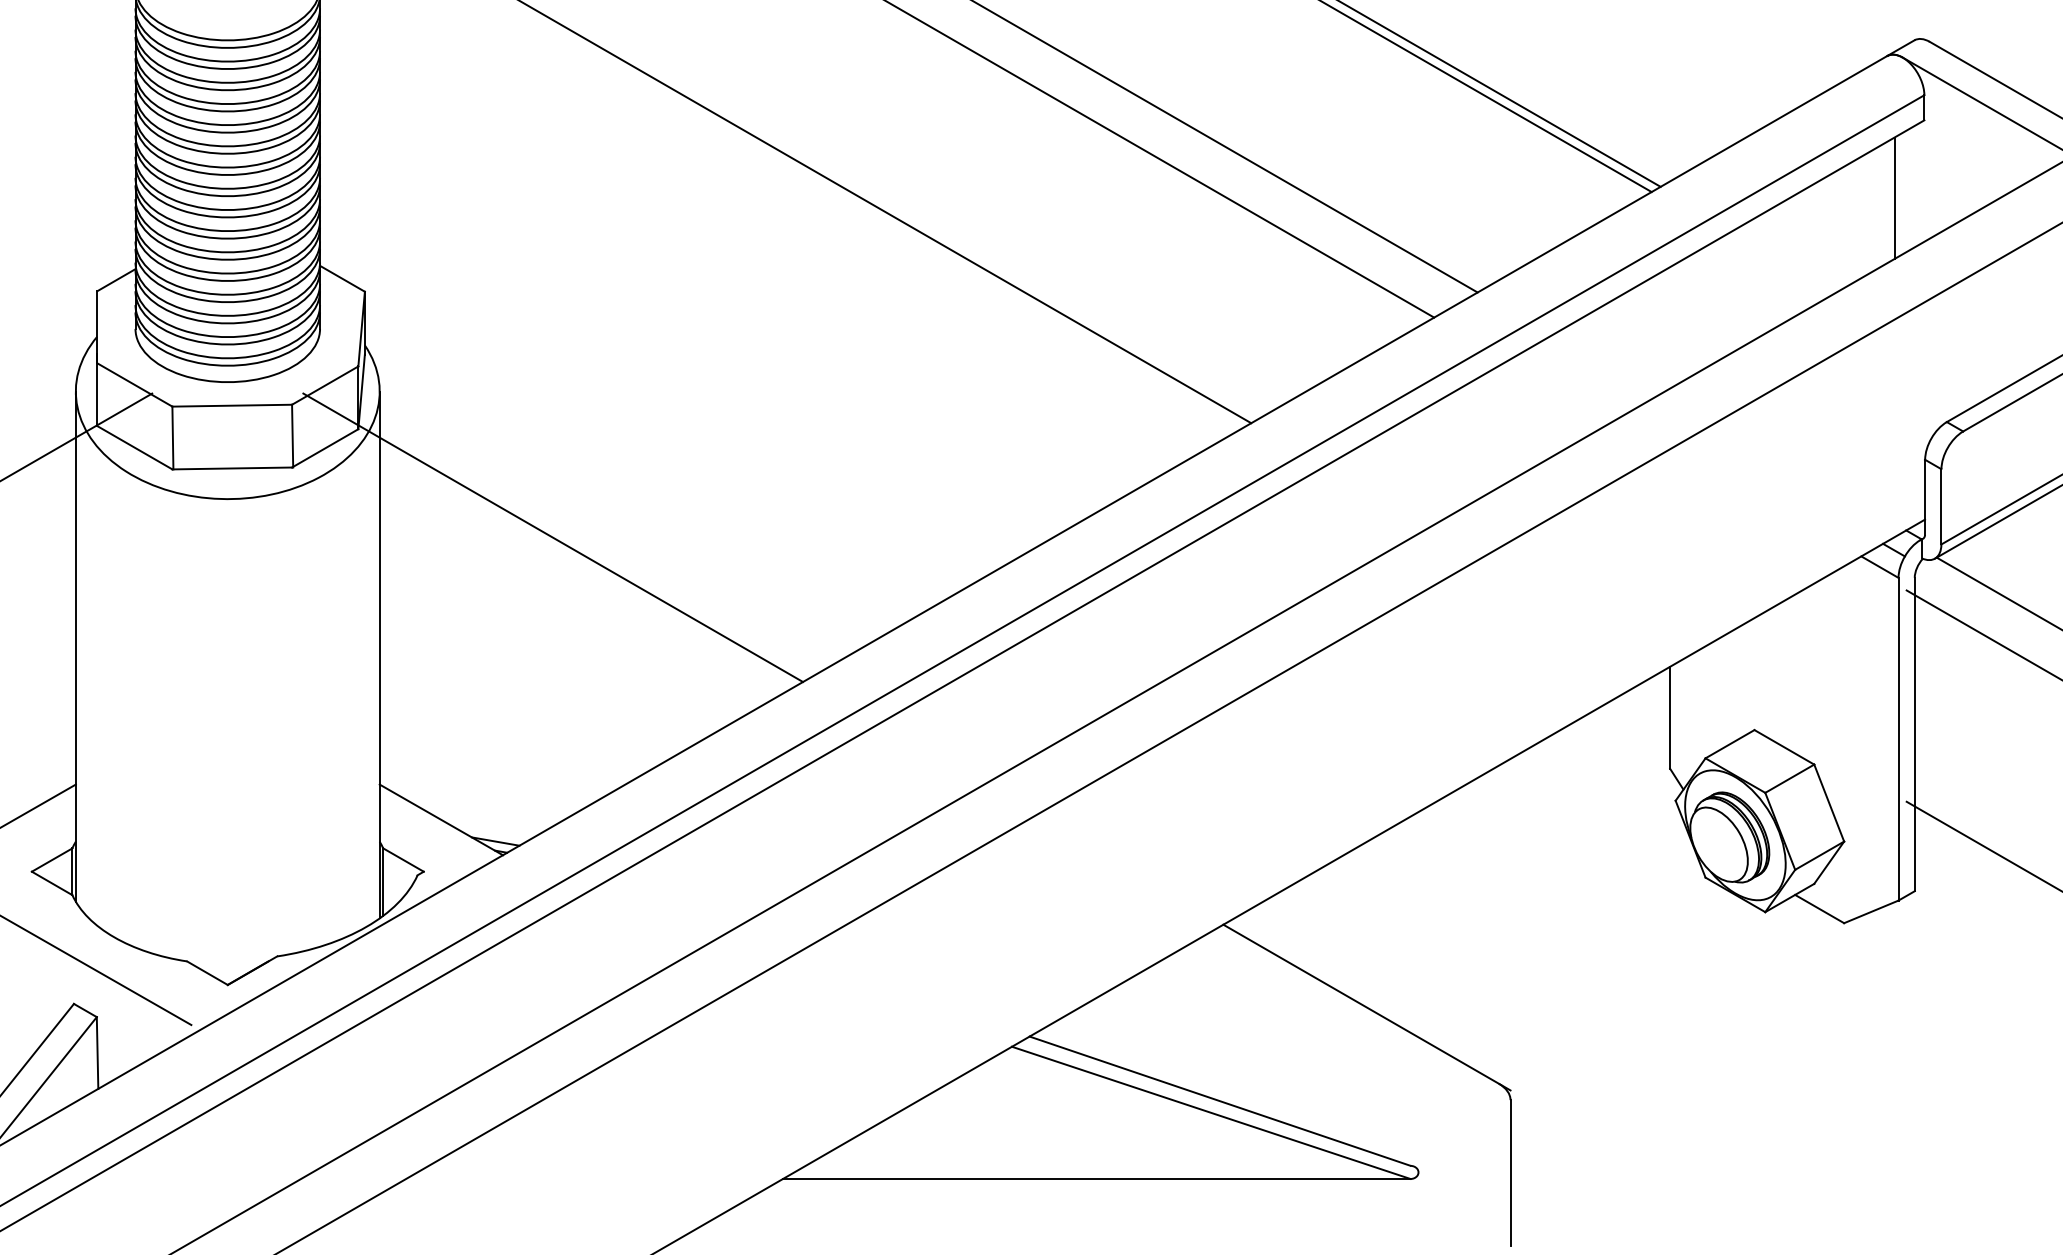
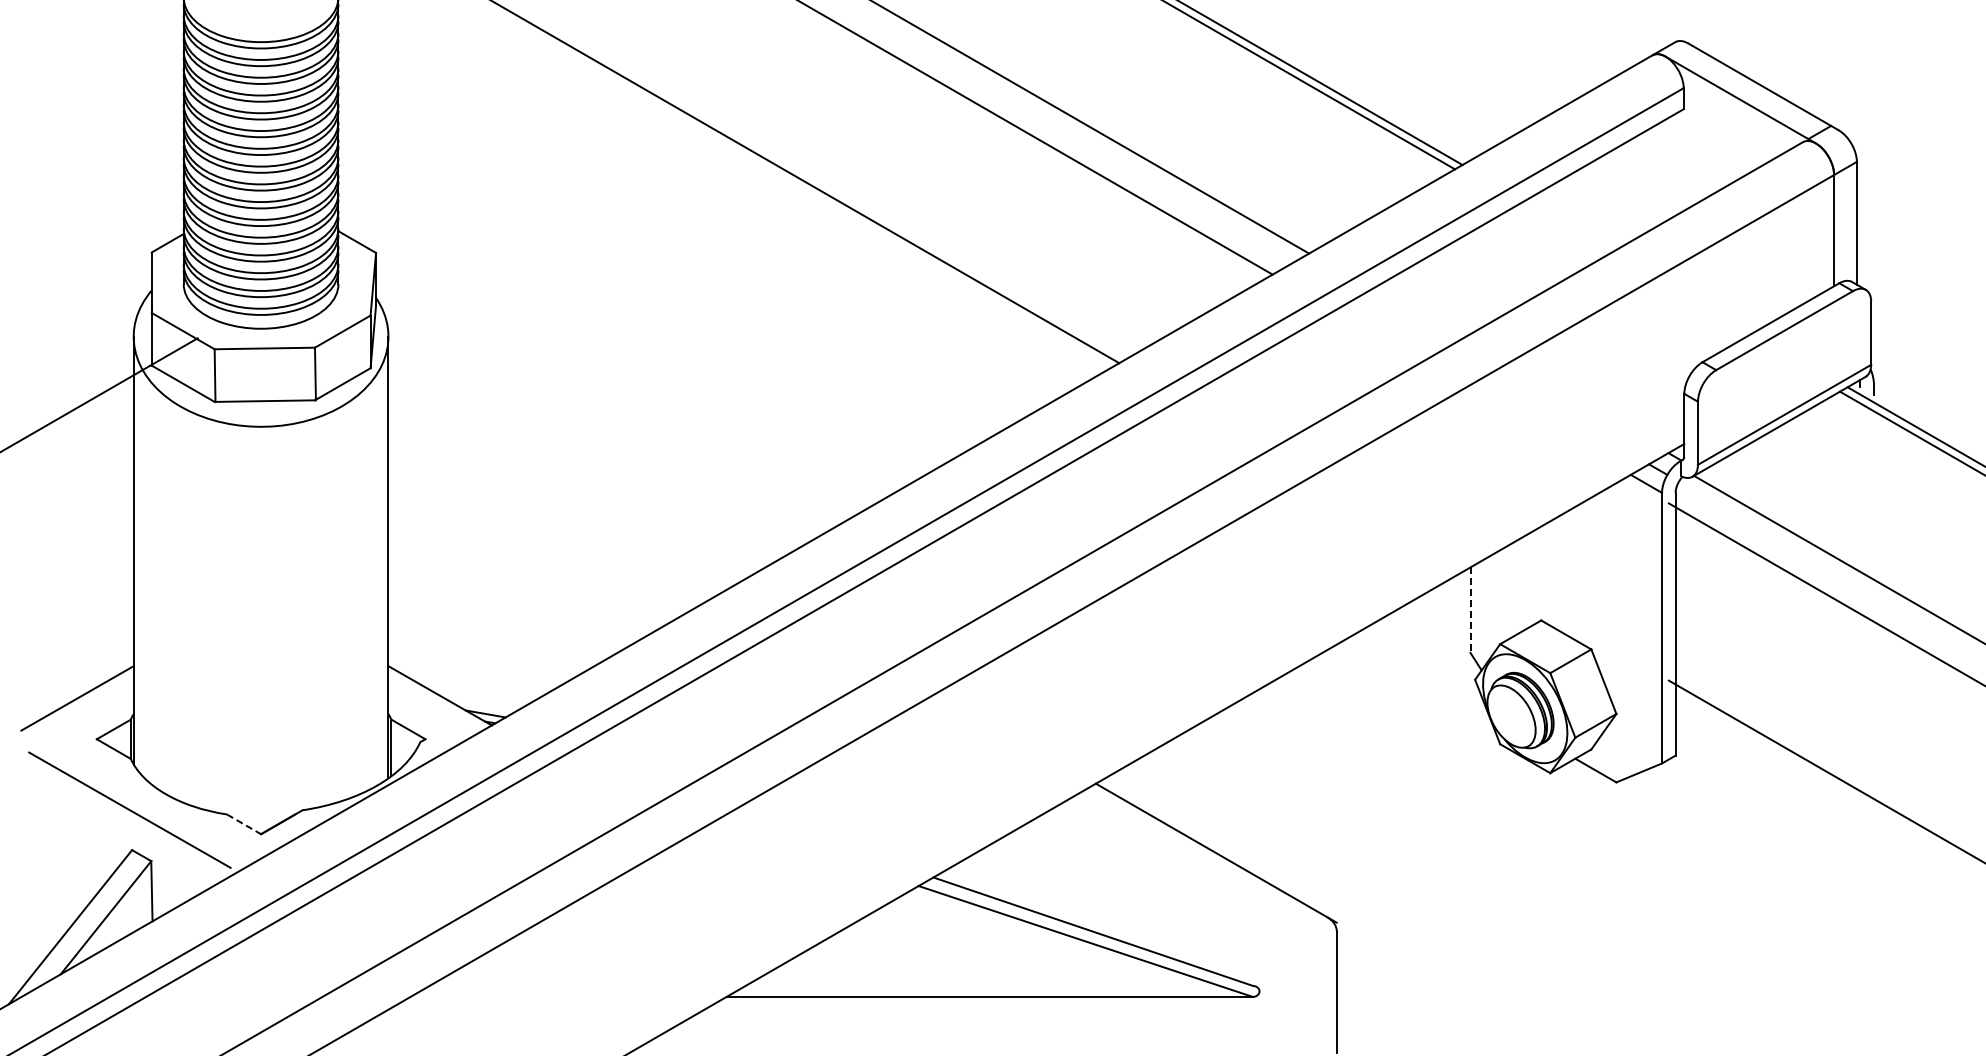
line: (1894, 198) -> (1658, 174), removed
line: (552, 538) -> (533, 459), removed
line: (1670, 718) -> (1470, 610), solid -> dashed
line: (207, 973) -> (244, 824), solid -> dashed

